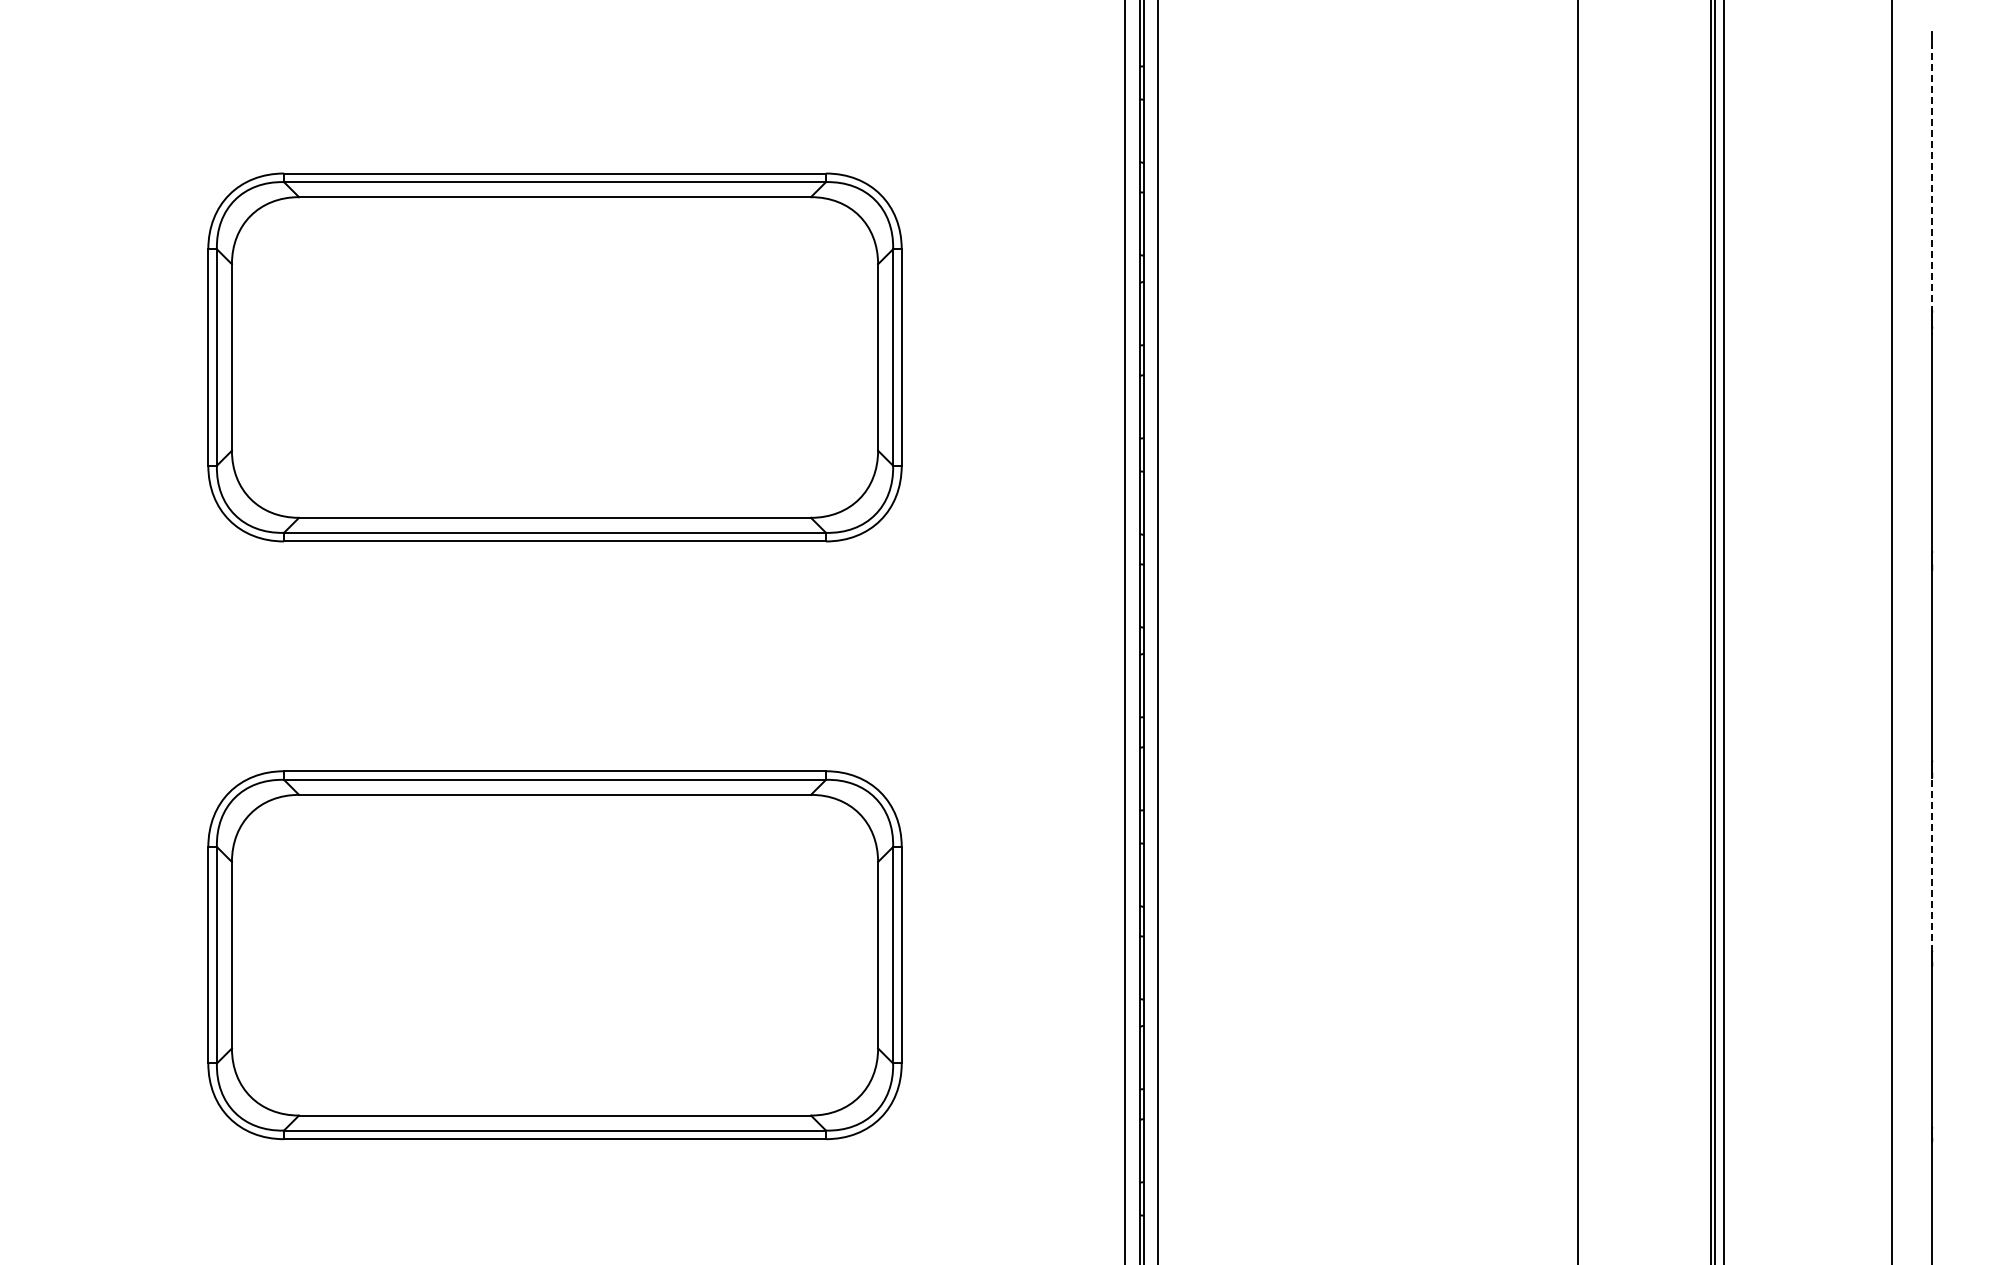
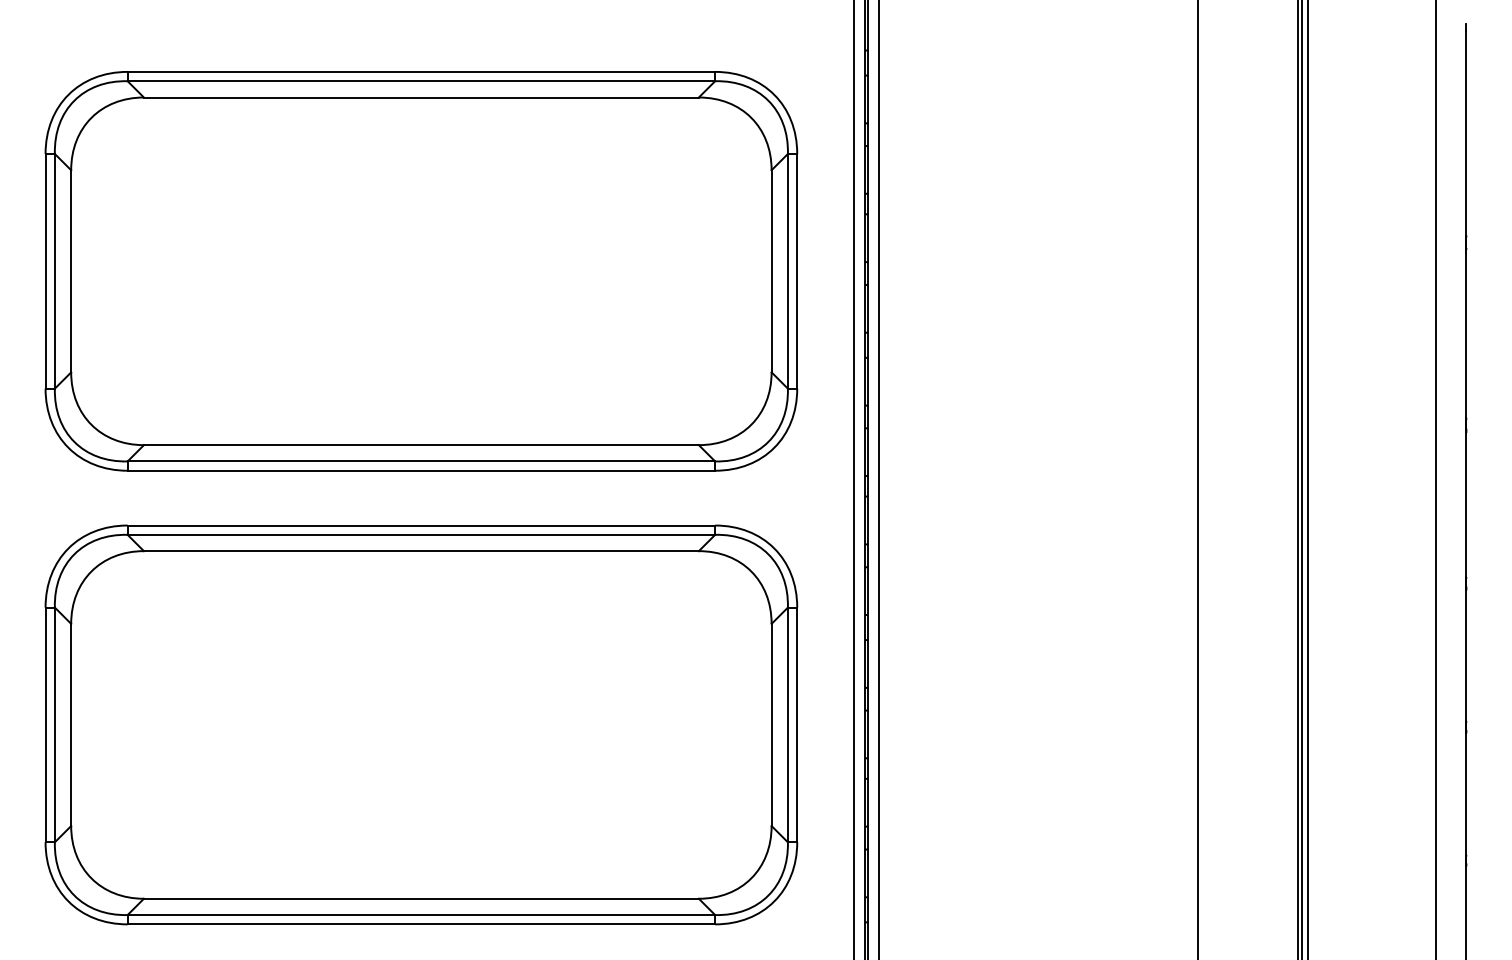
line: (1932, 176) -> (1466, 133), dashed -> solid
part: (554, 357) -> (420, 271), size x1.43
line: (1932, 864) -> (1466, 656), dashed -> solid
part: (554, 954) -> (420, 724), size x1.43

